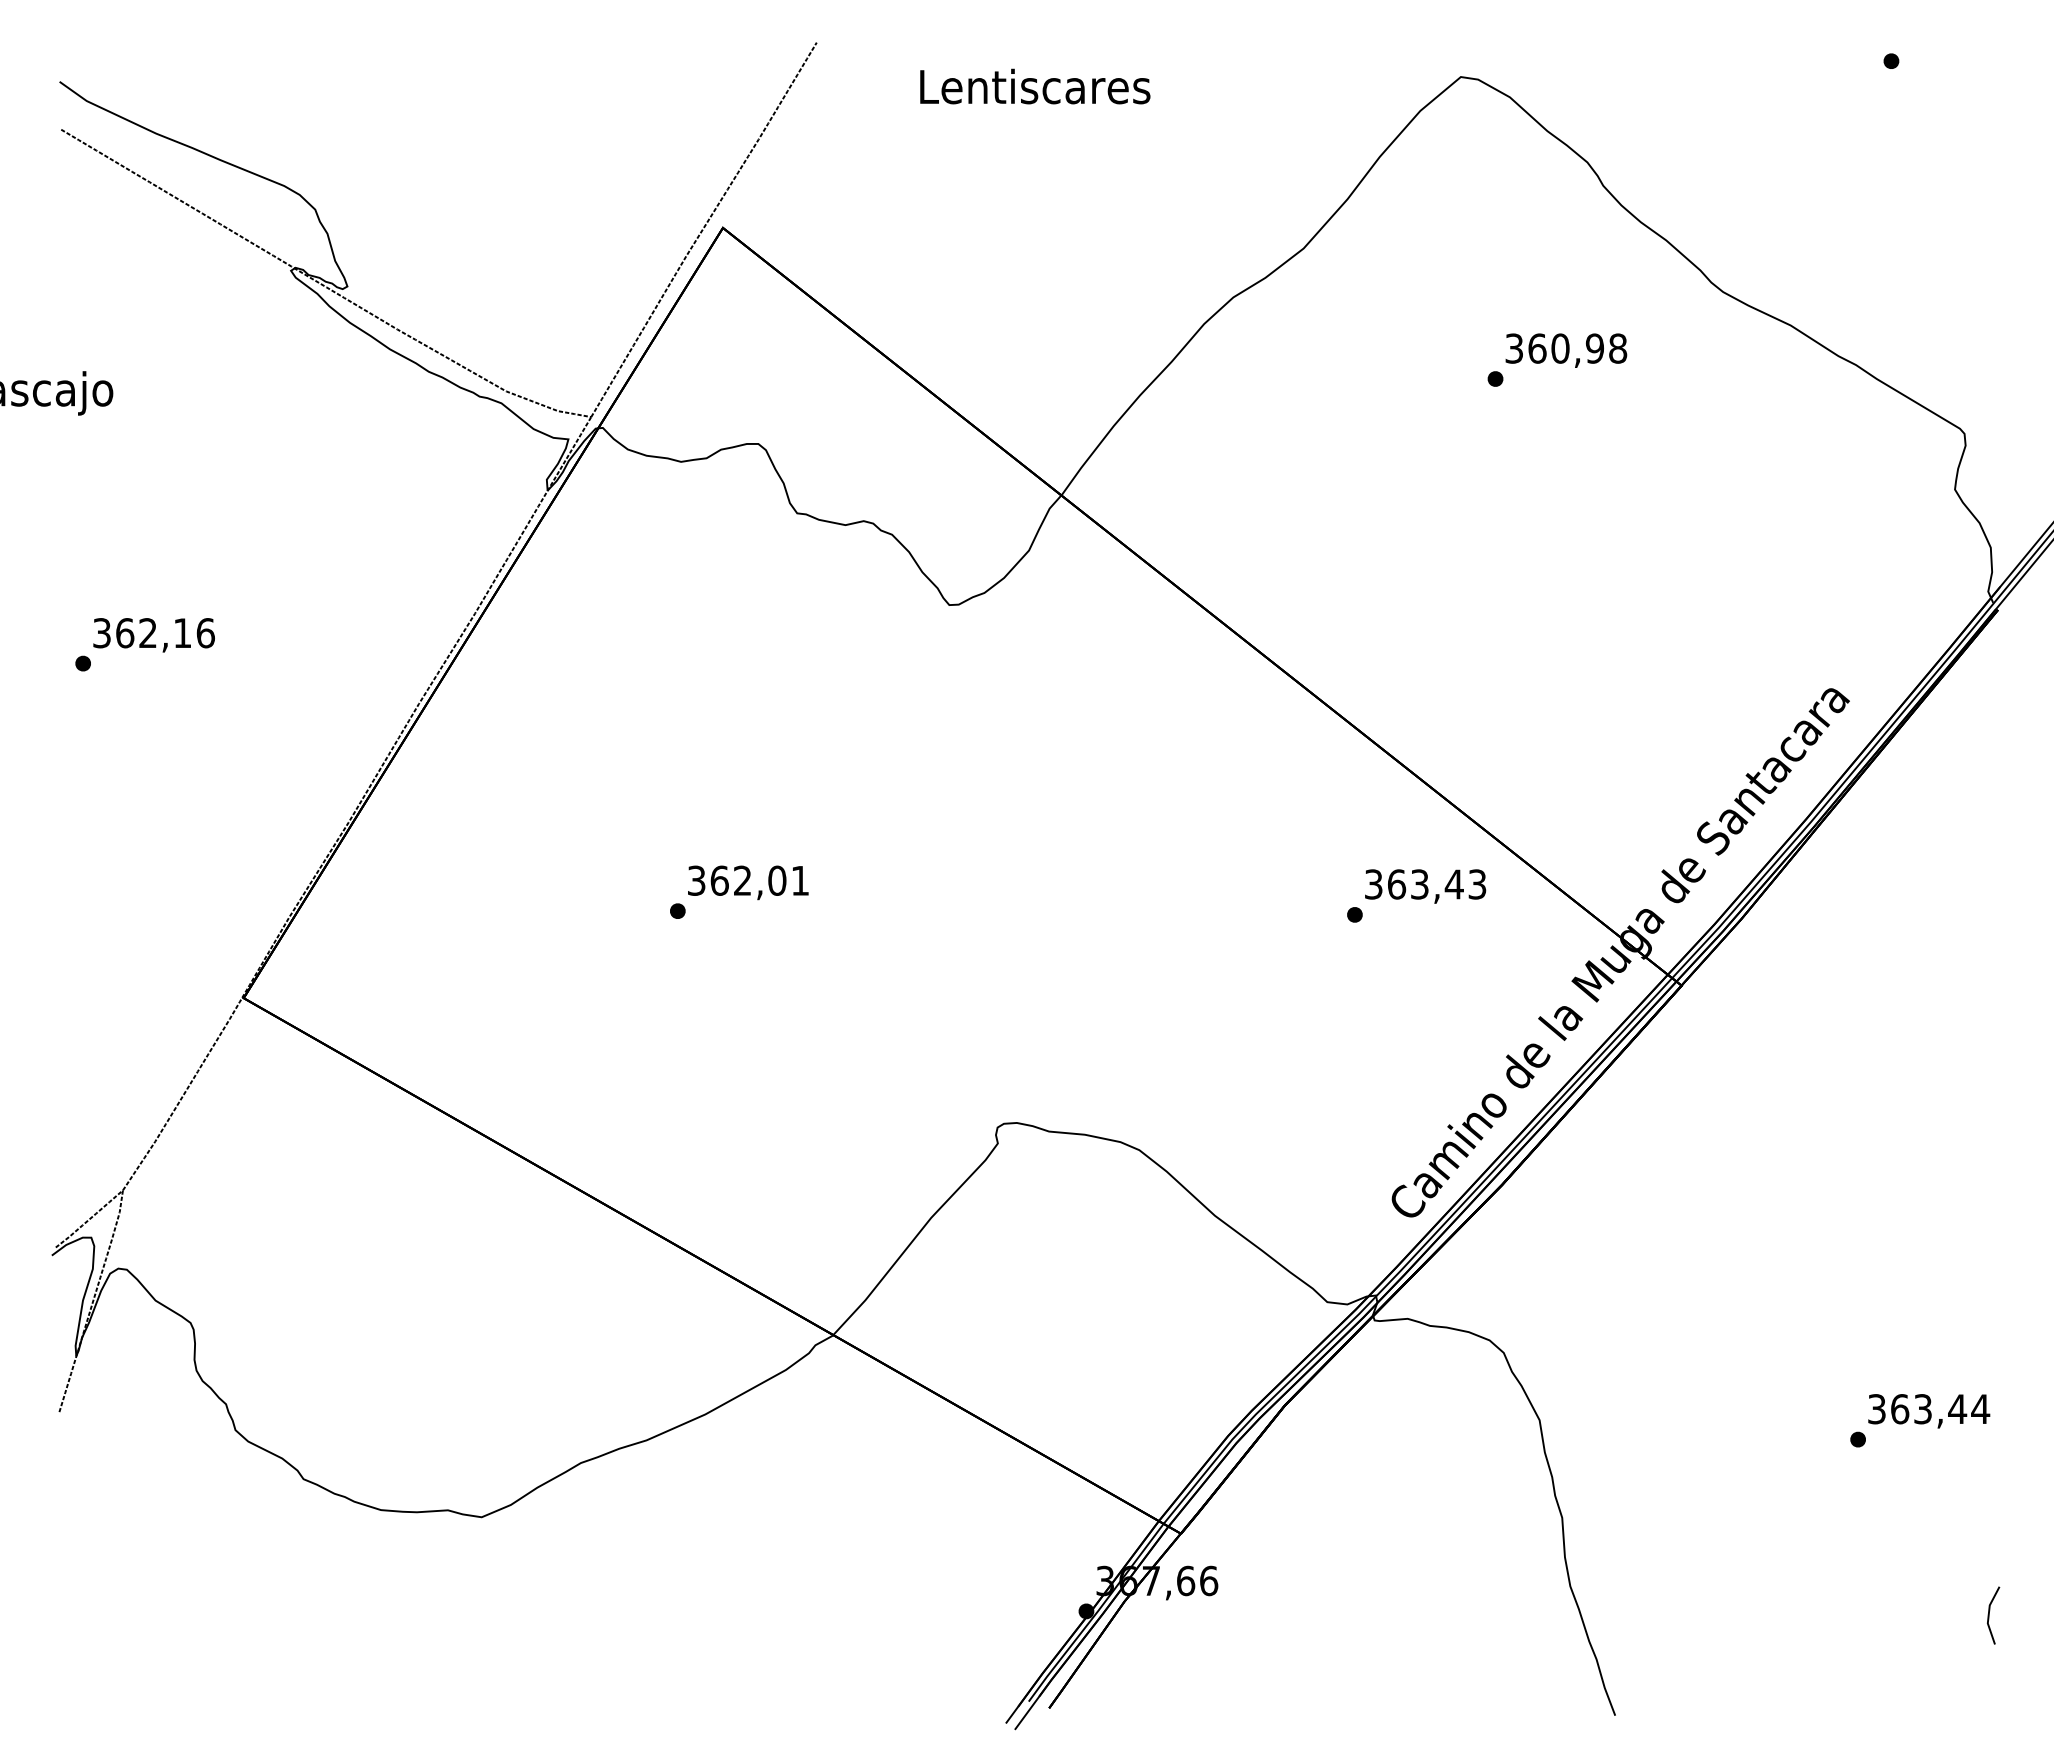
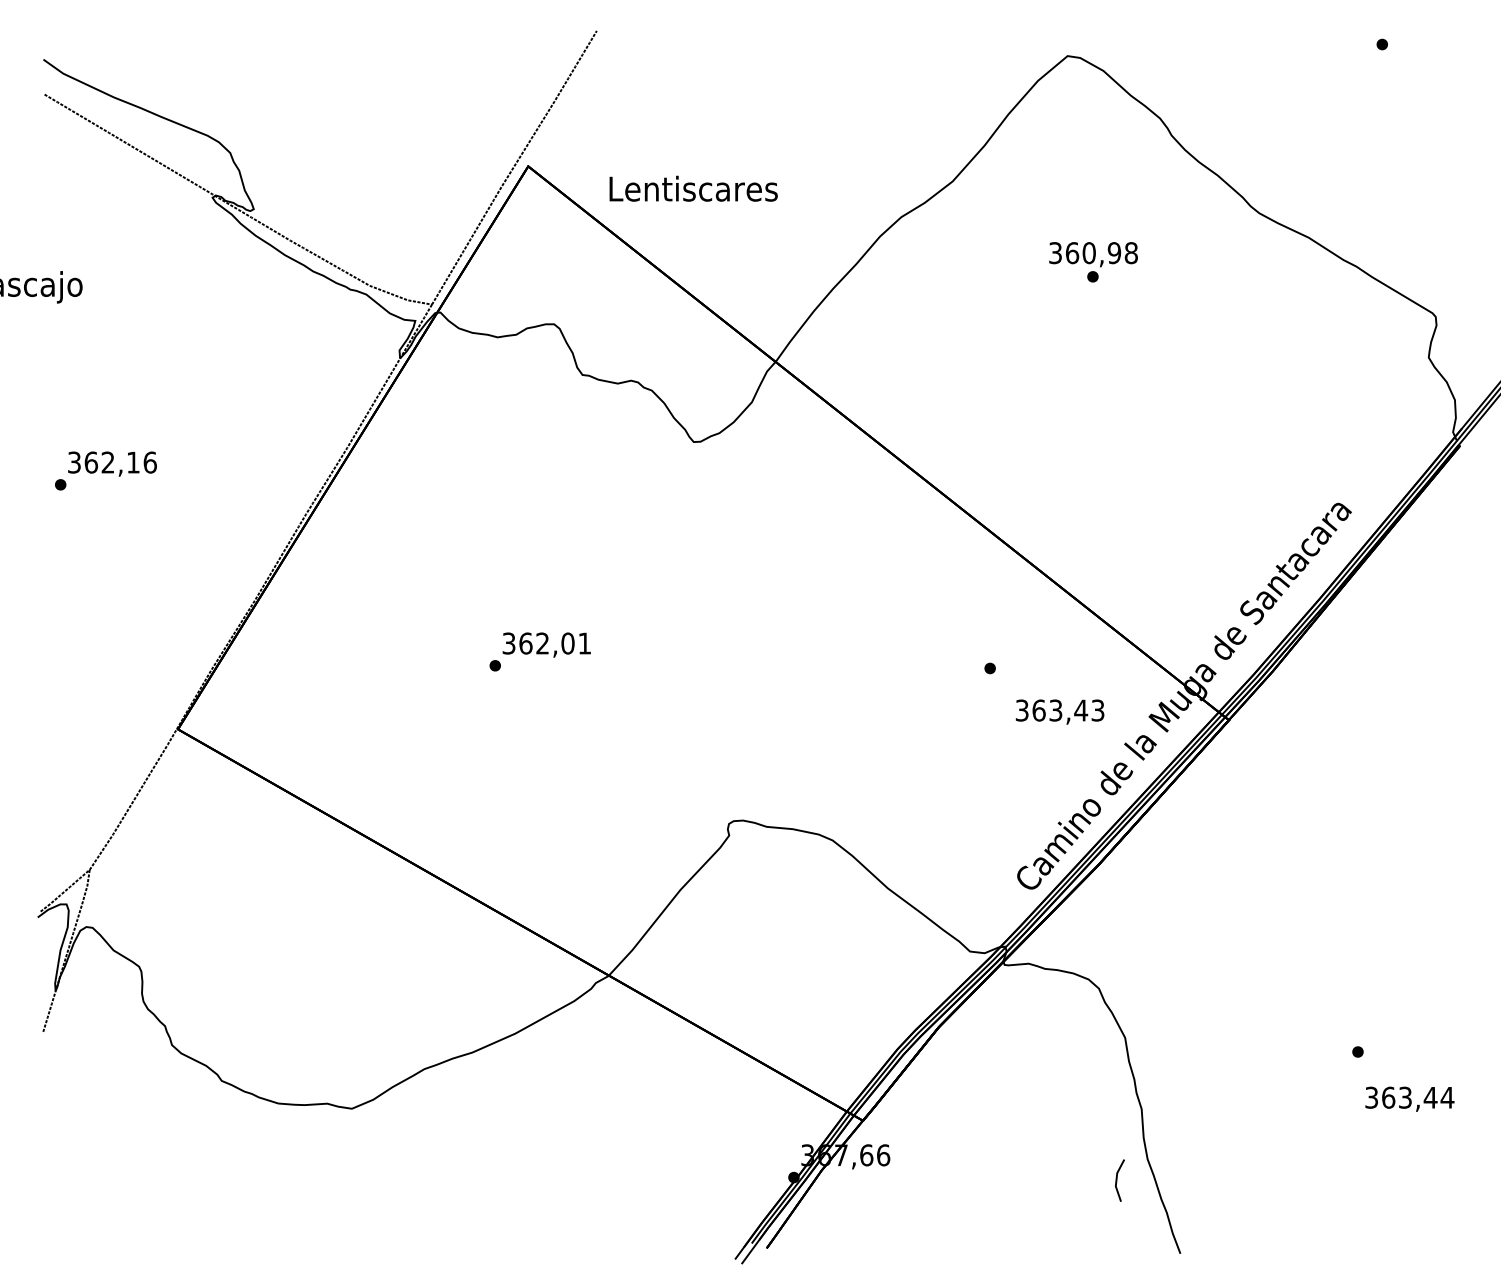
text: (1035, 86) -> (693, 188), moved
text: (1566, 350) -> (1093, 254), moved
text: (1425, 886) -> (1060, 712), moved
text: (1929, 1411) -> (1410, 1099), moved
line: (1989, 1615) -> (1117, 1180), moved

